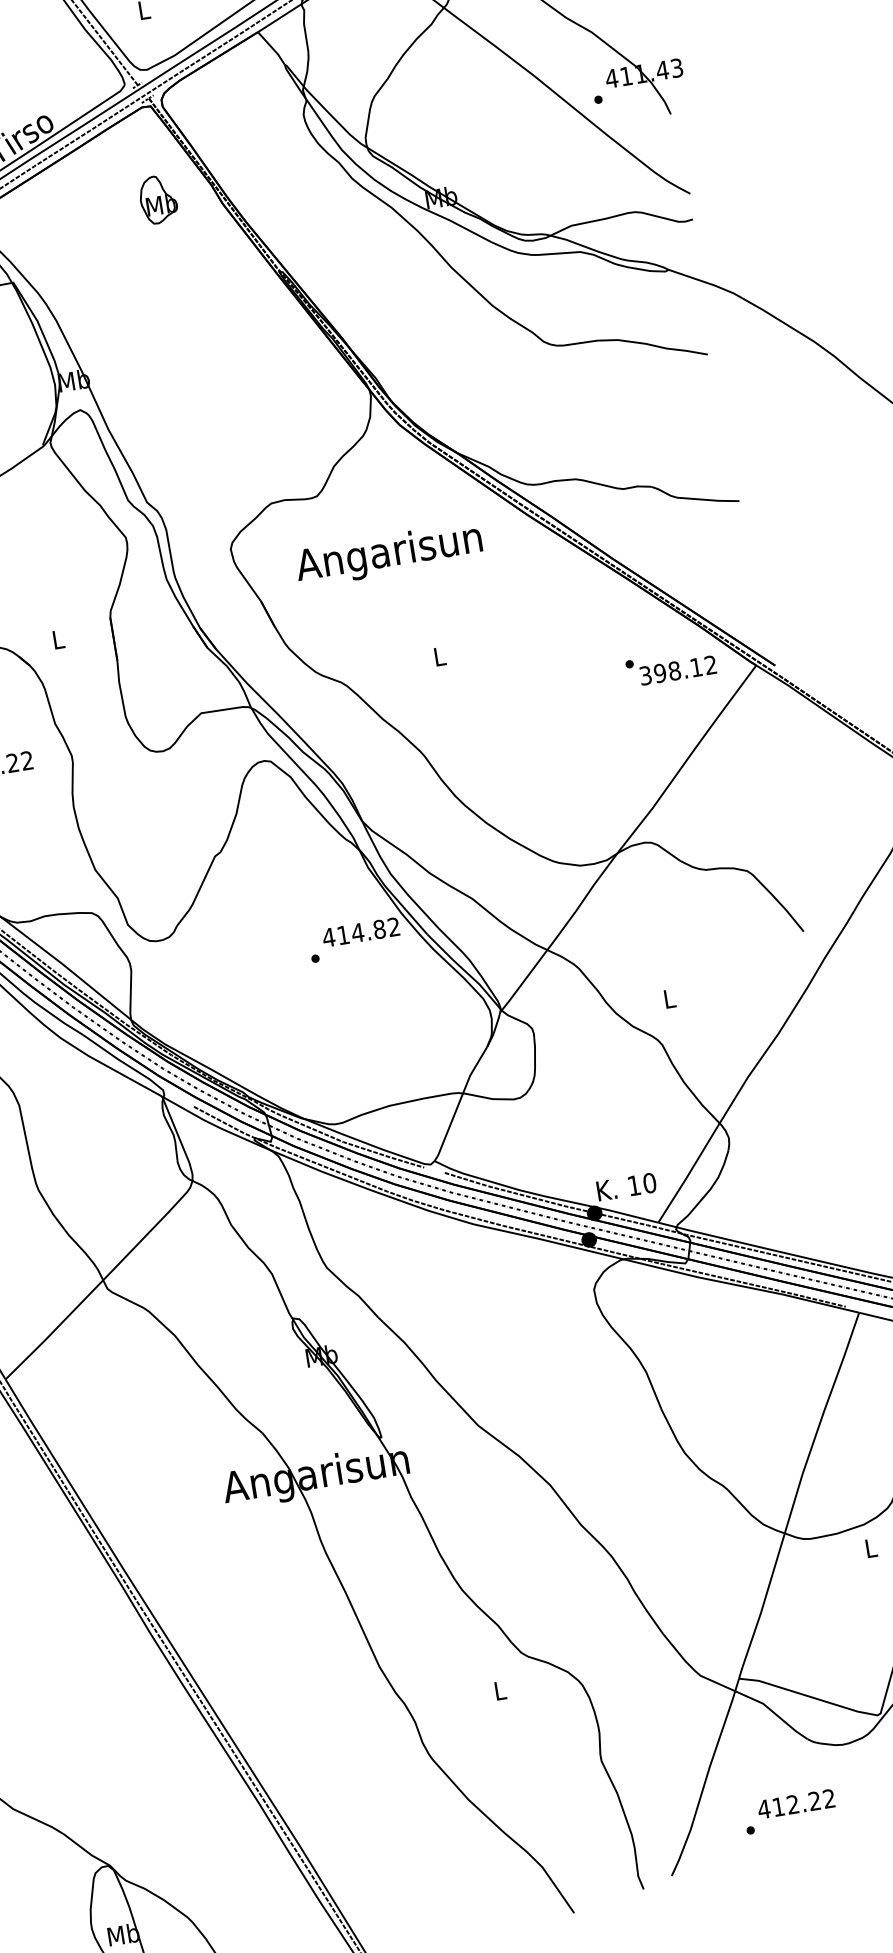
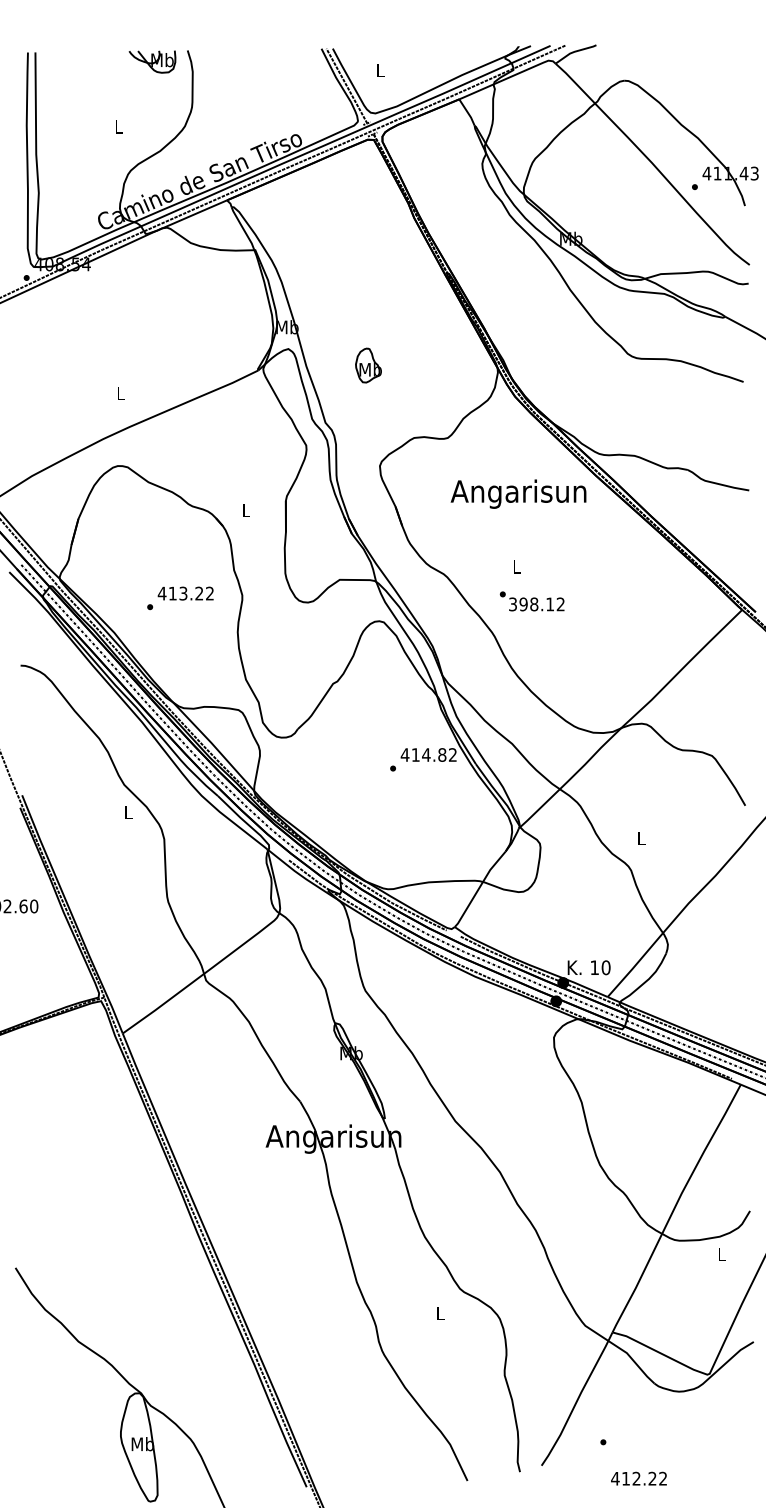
part: (158, 199) -> (368, 365), moved
text: (388, 553) -> (518, 493), moved
text: (670, 667) -> (531, 601), moved
text: (795, 1803) -> (638, 1478), moved

